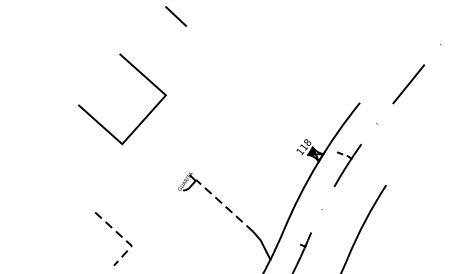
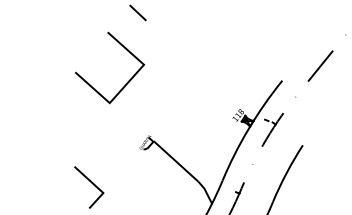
line: (143, 117) -> (126, 82), moved
line: (223, 205) -> (175, 161), dashed -> solid
line: (123, 238) -> (96, 187), dashed -> solid

